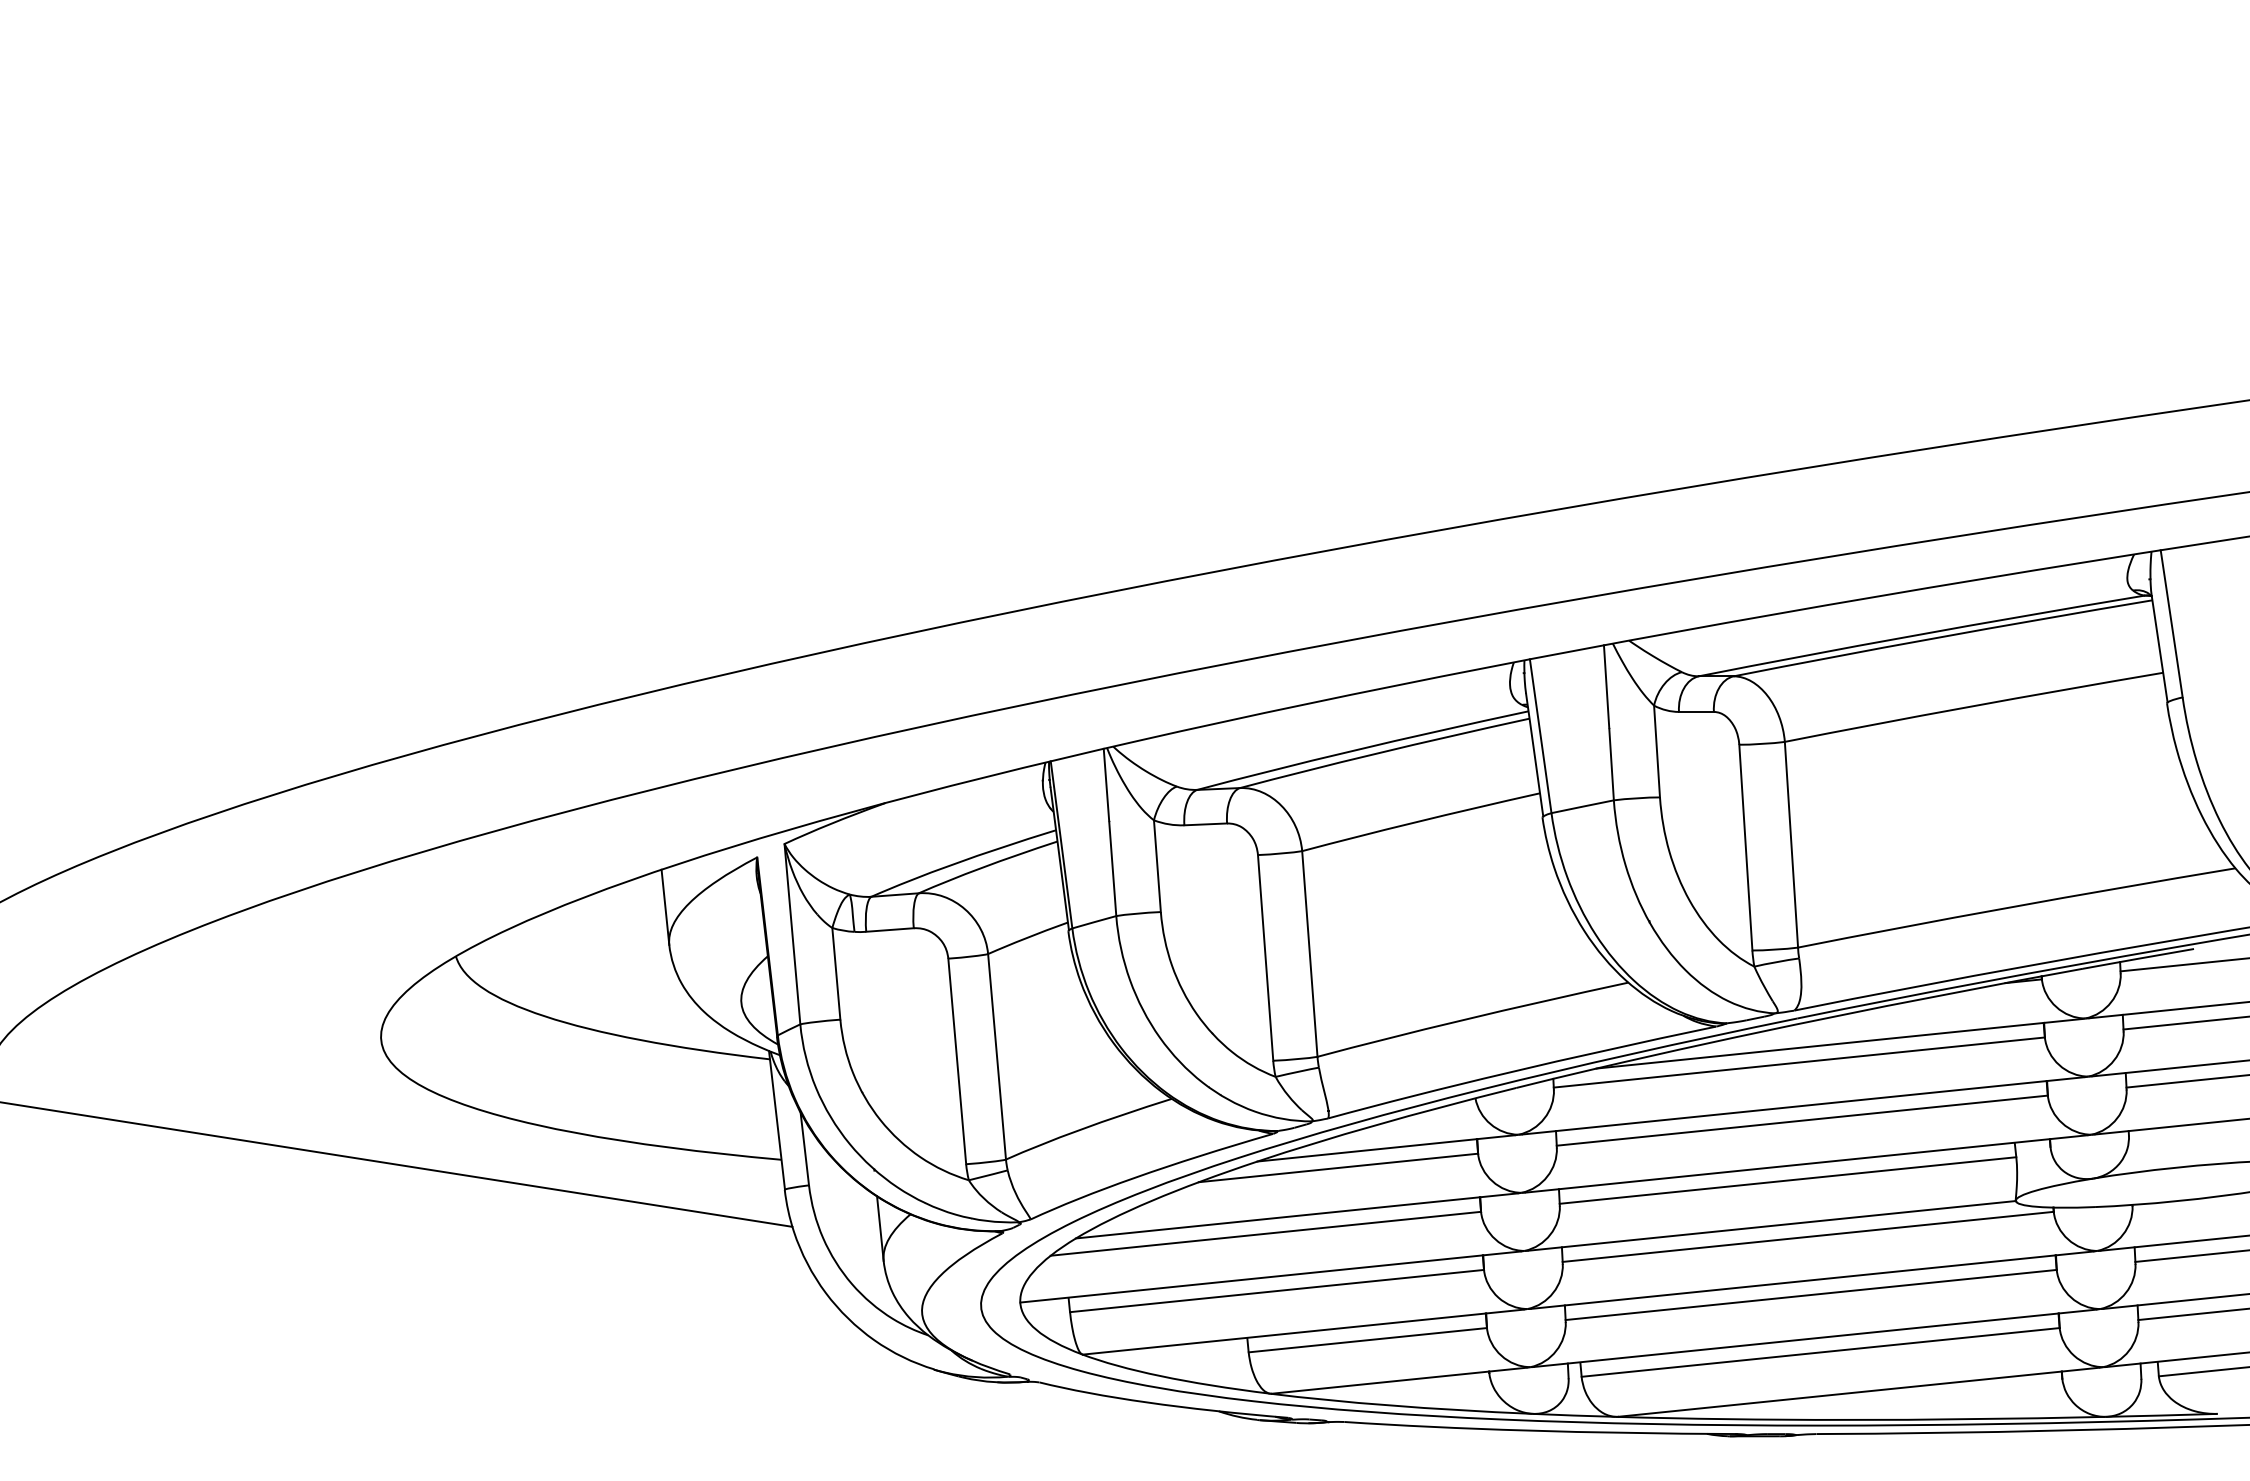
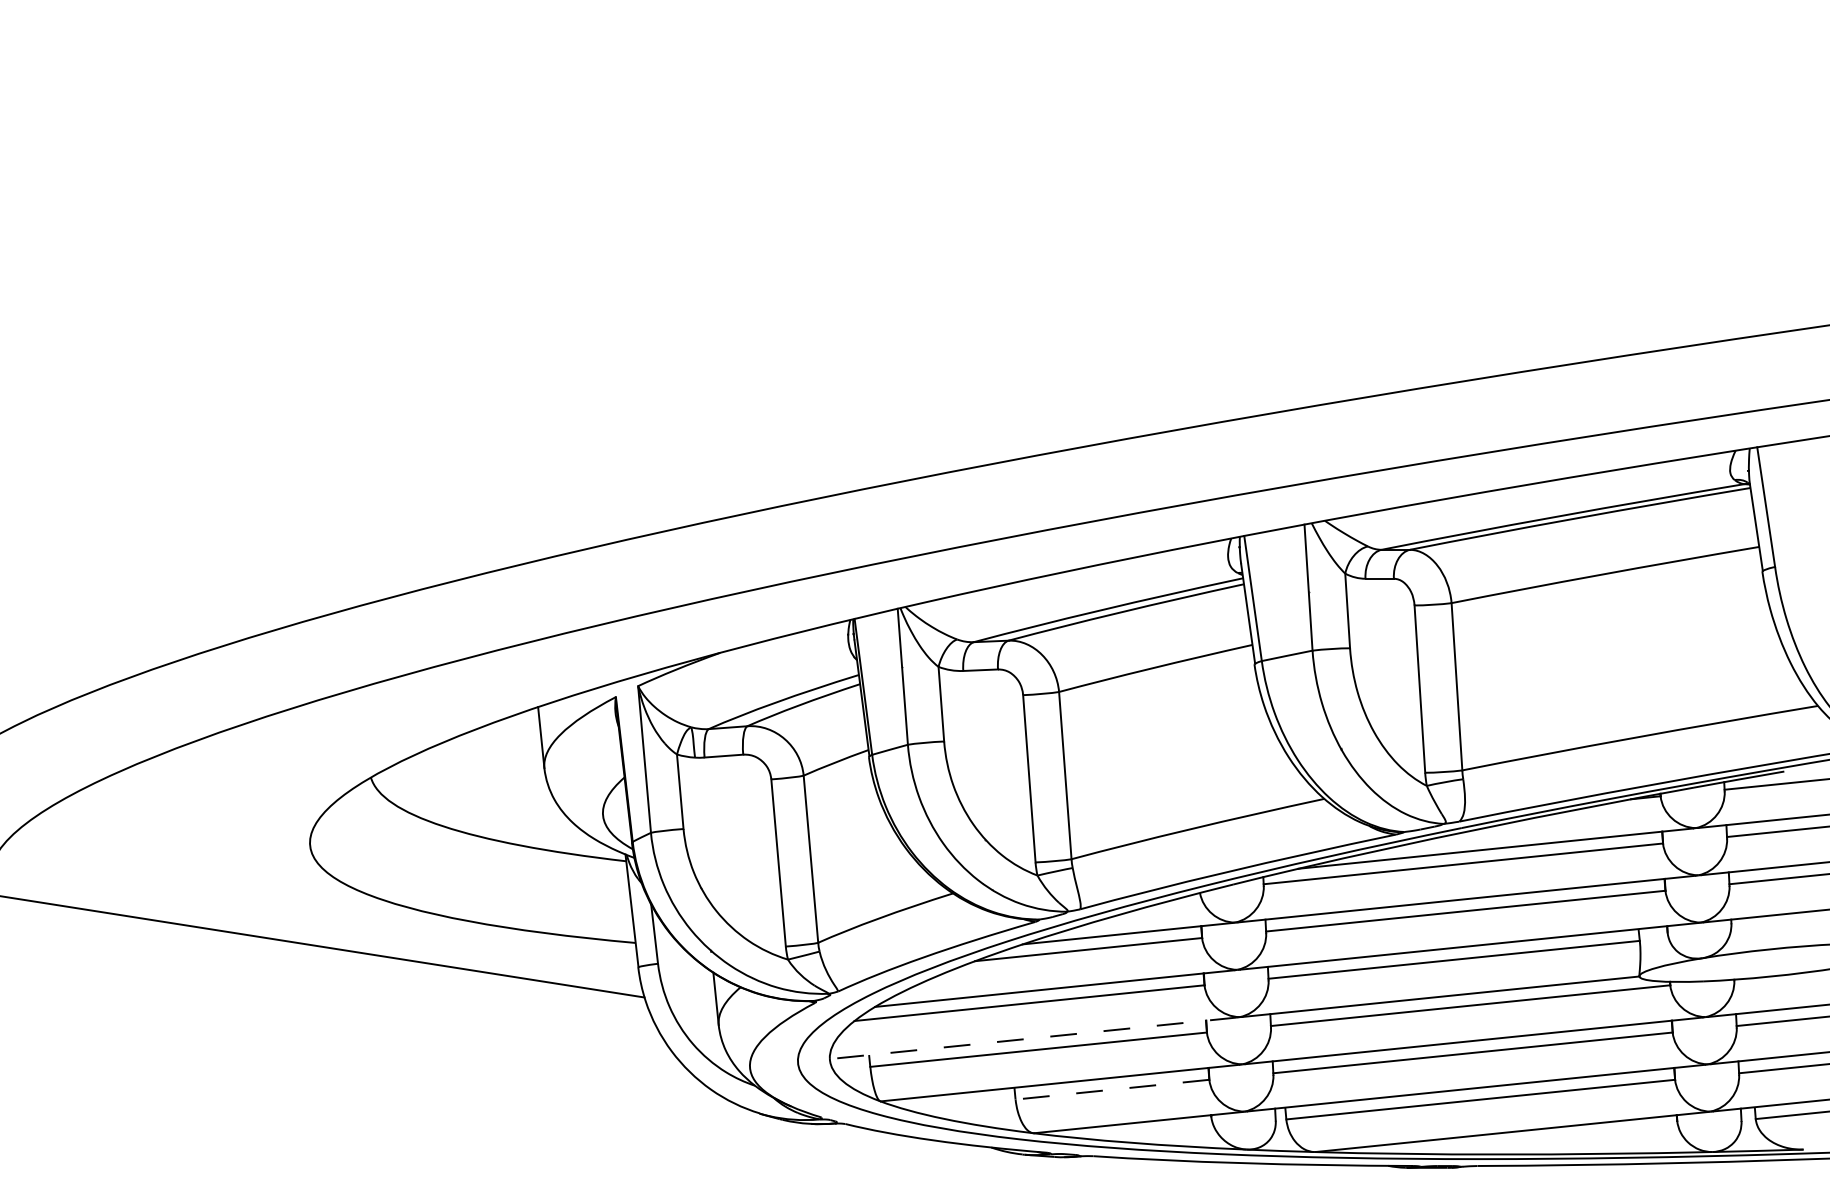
line: (1269, 1277) -> (1032, 1038), solid -> dashed
line: (1366, 1339) -> (1111, 1089), solid -> dashed

